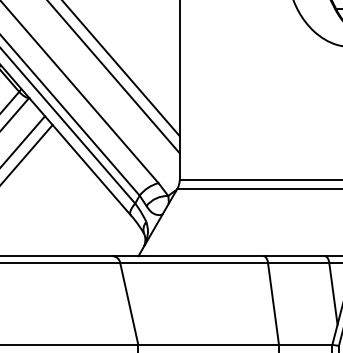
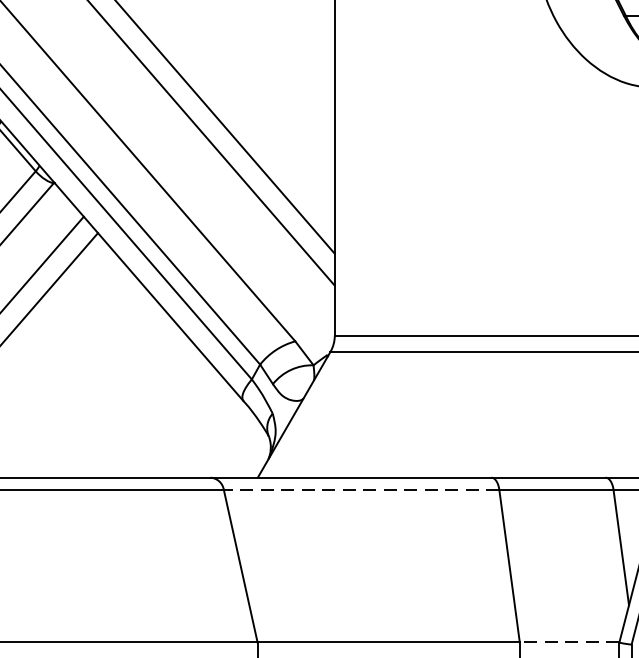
line: (194, 262) -> (362, 489), solid -> dashed
line: (305, 344) -> (569, 642), solid -> dashed

